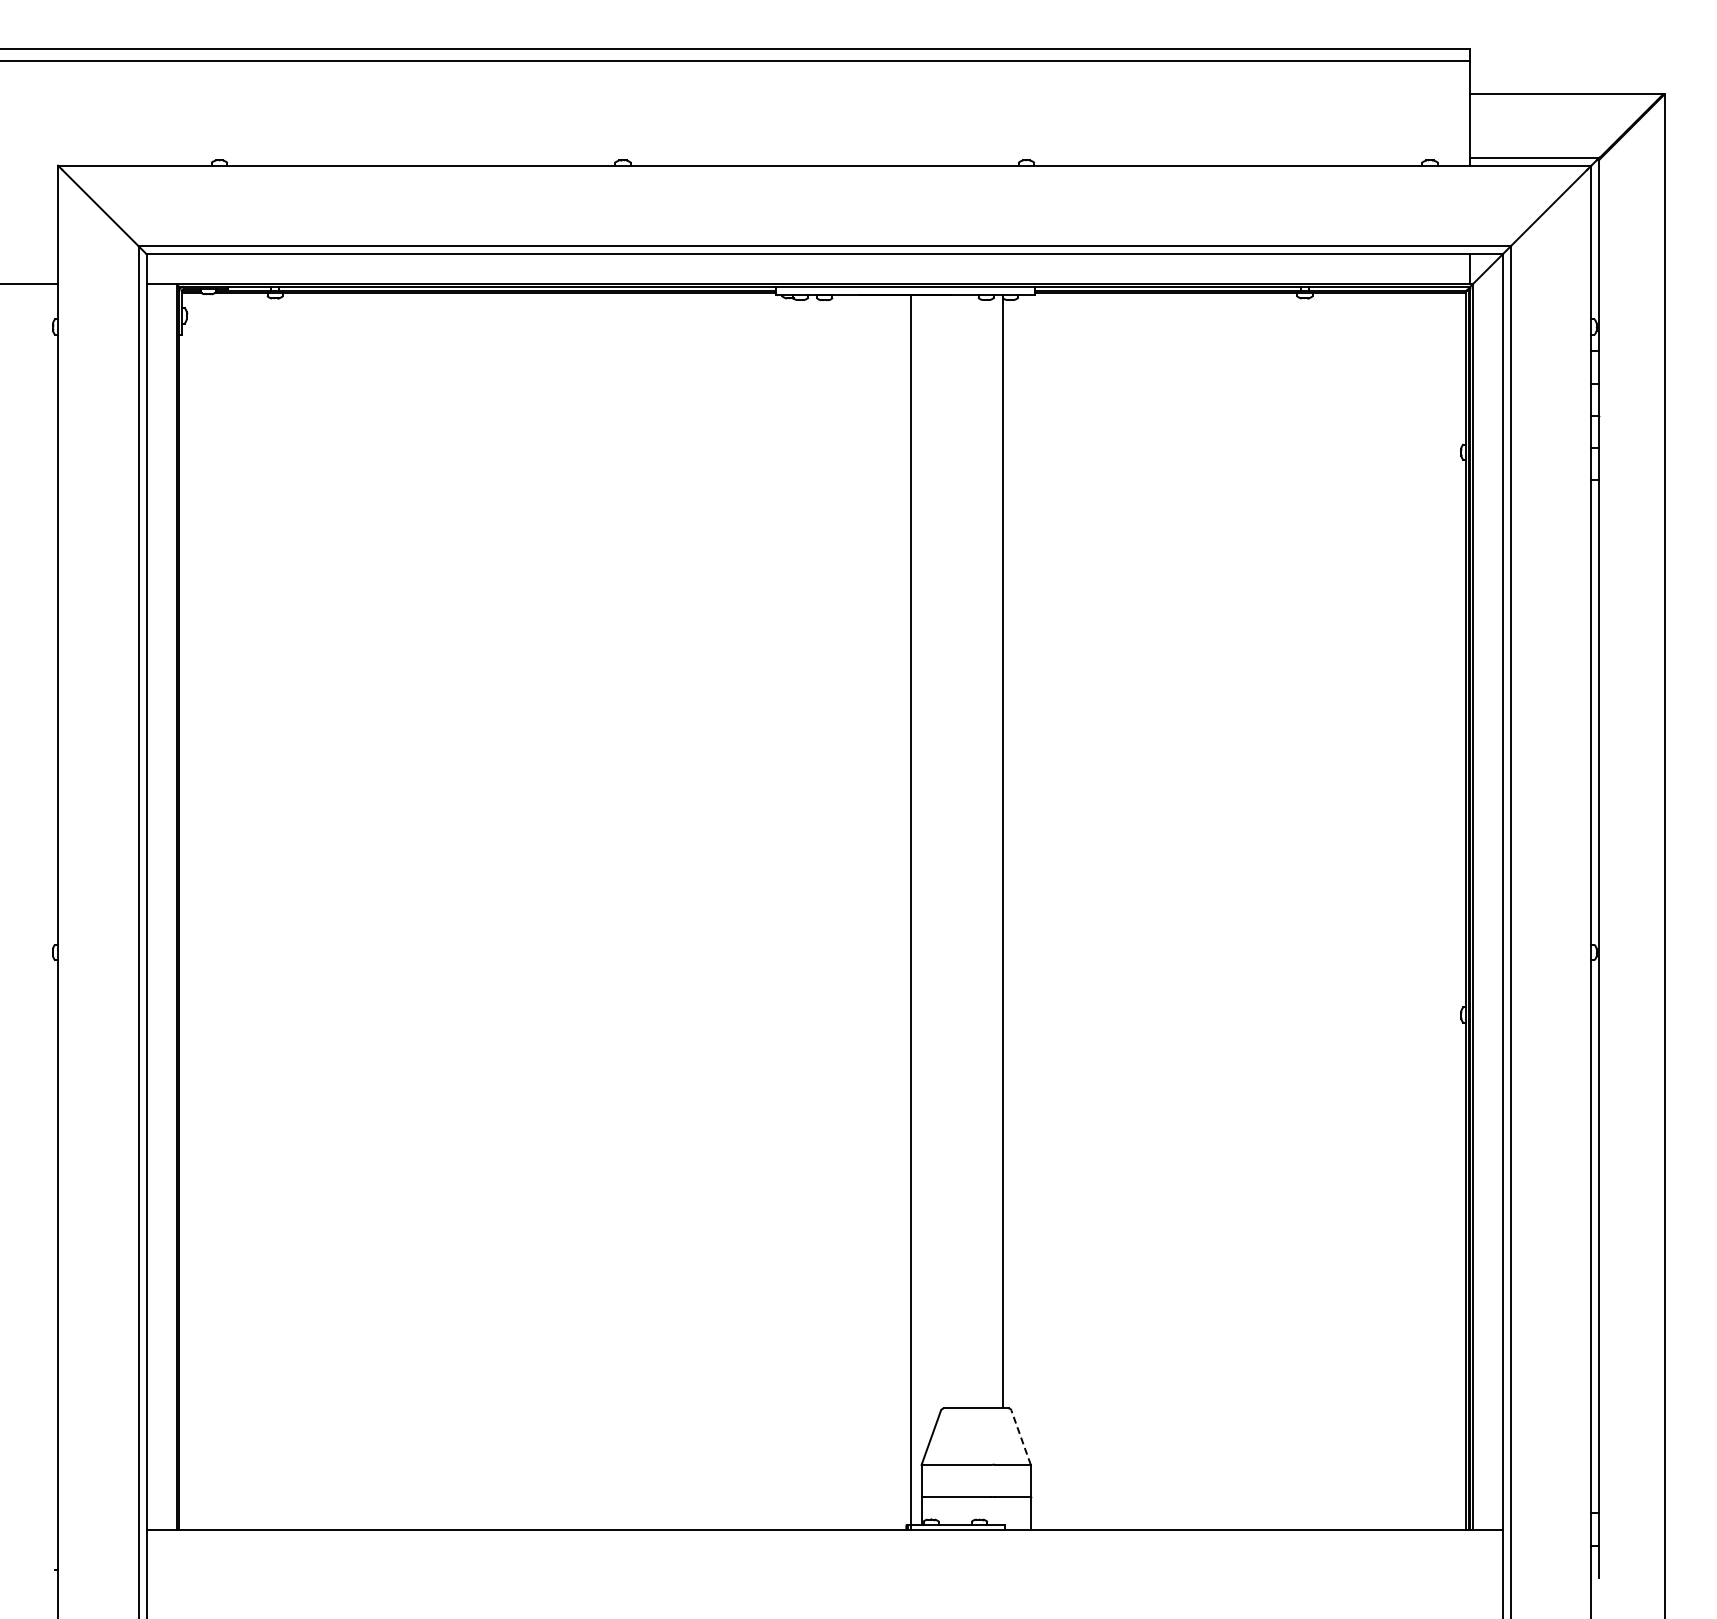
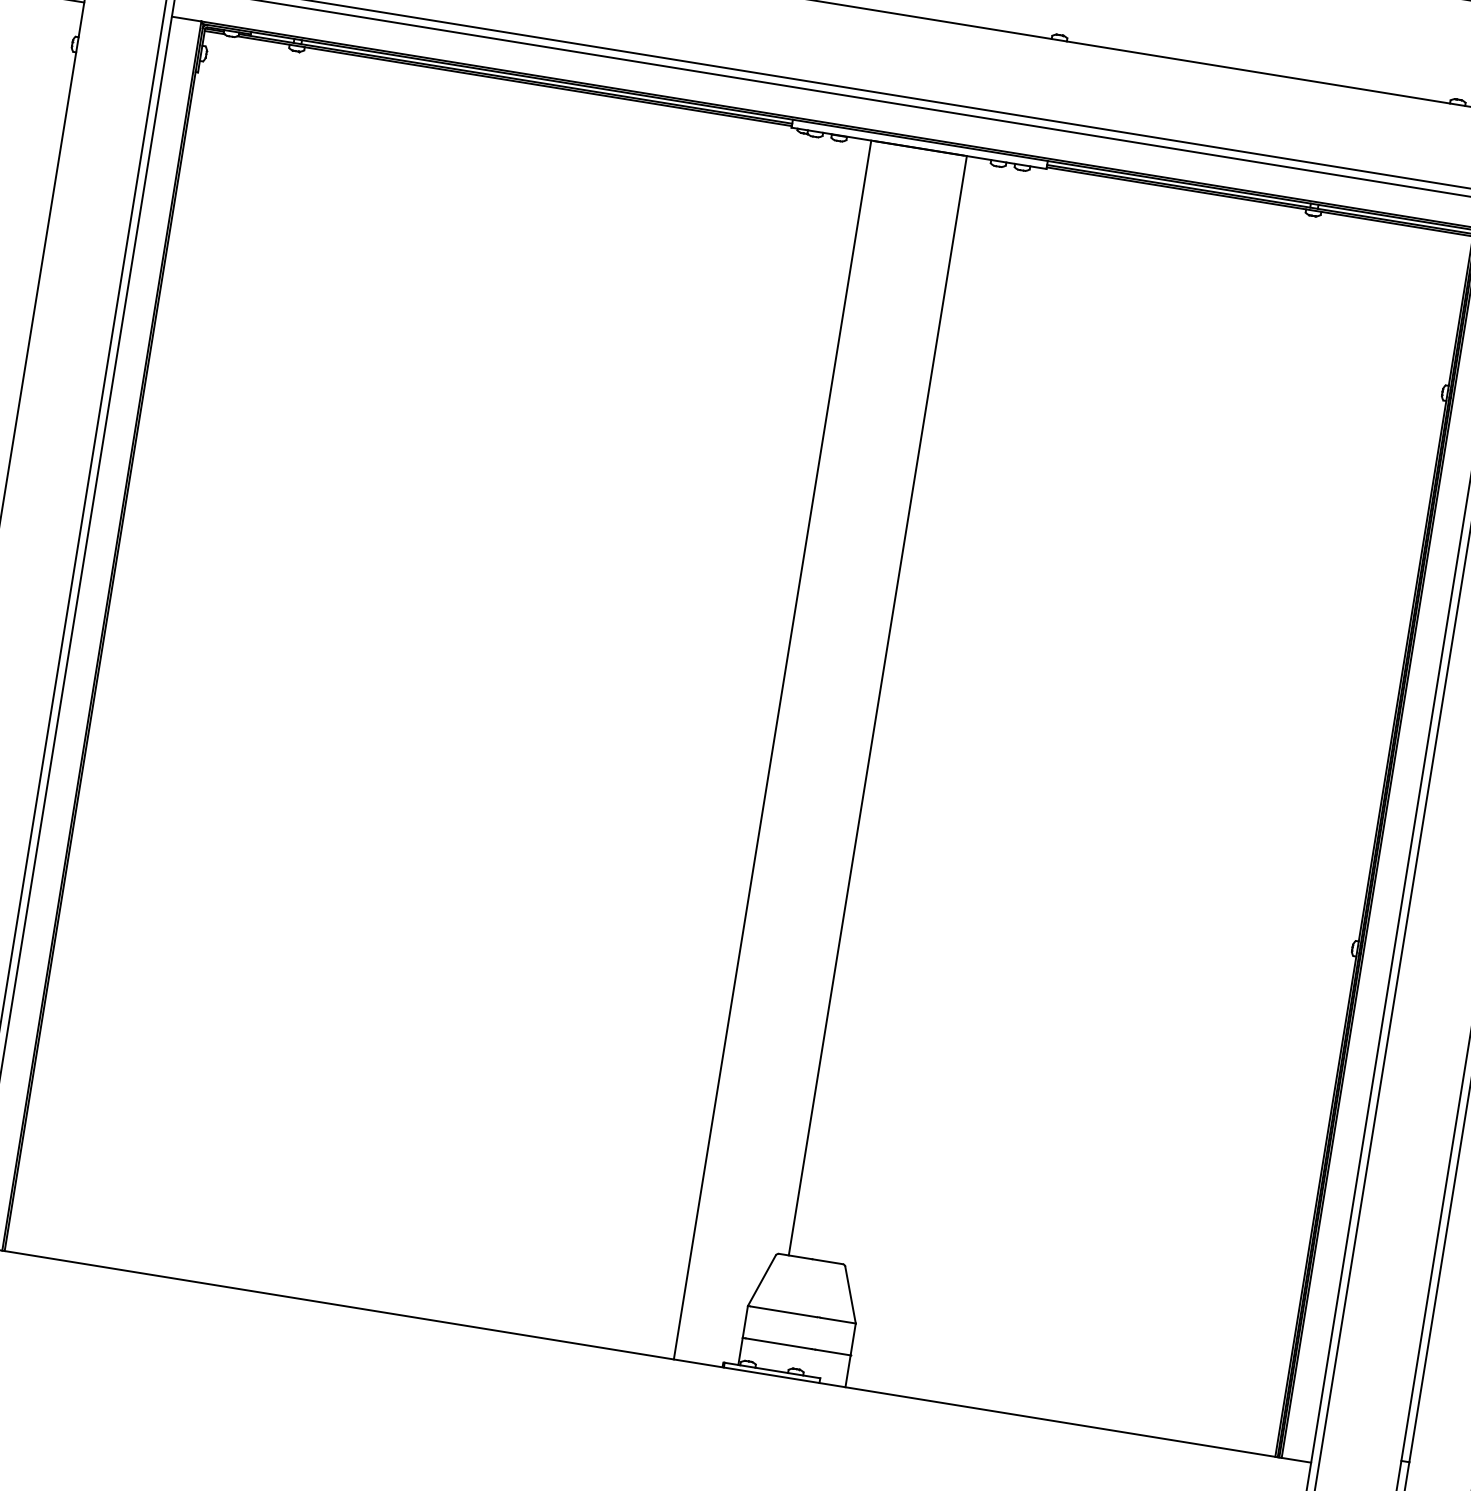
line: (1002, 851) -> (877, 705), moved
line: (911, 911) -> (773, 749), moved
line: (1021, 1437) -> (850, 1294), dashed -> solid

